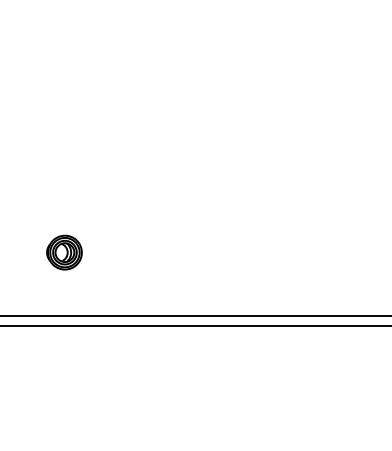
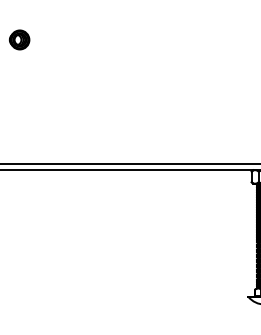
part: (64, 251) -> (19, 39), moved

